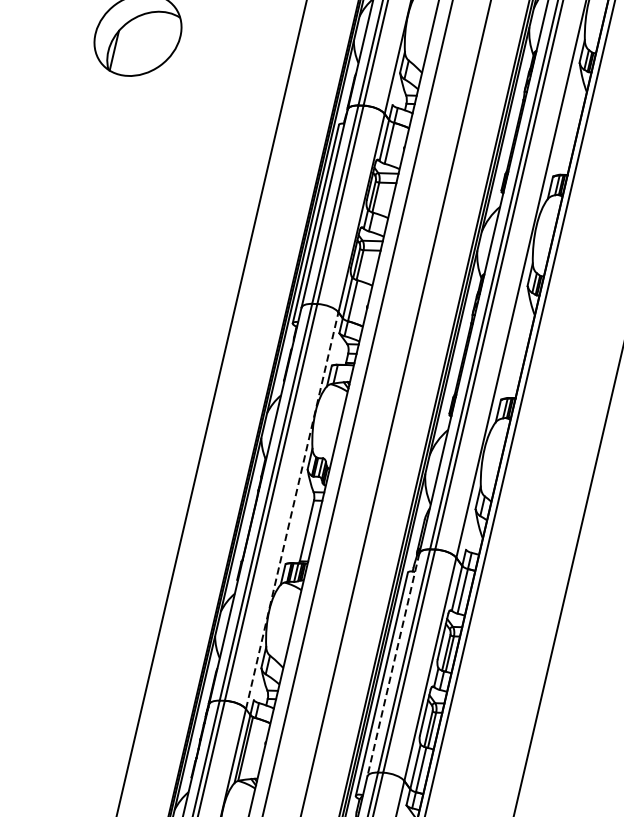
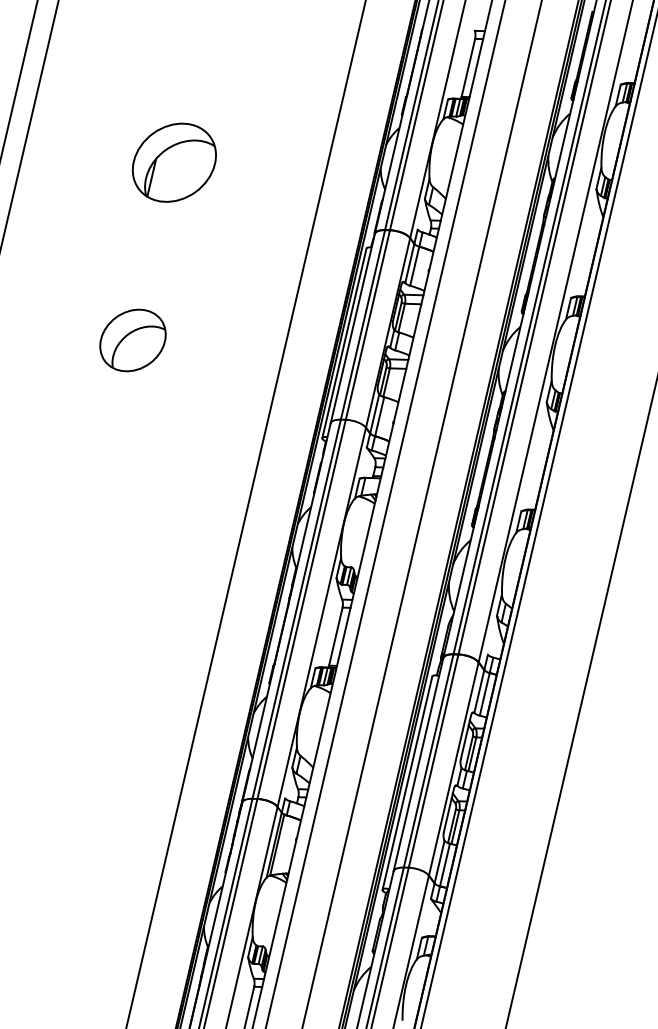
part: (94, 221) -> (132, 340), added
line: (291, 510) -> (321, 617), dashed -> solid
line: (393, 665) -> (418, 765), dashed -> solid

